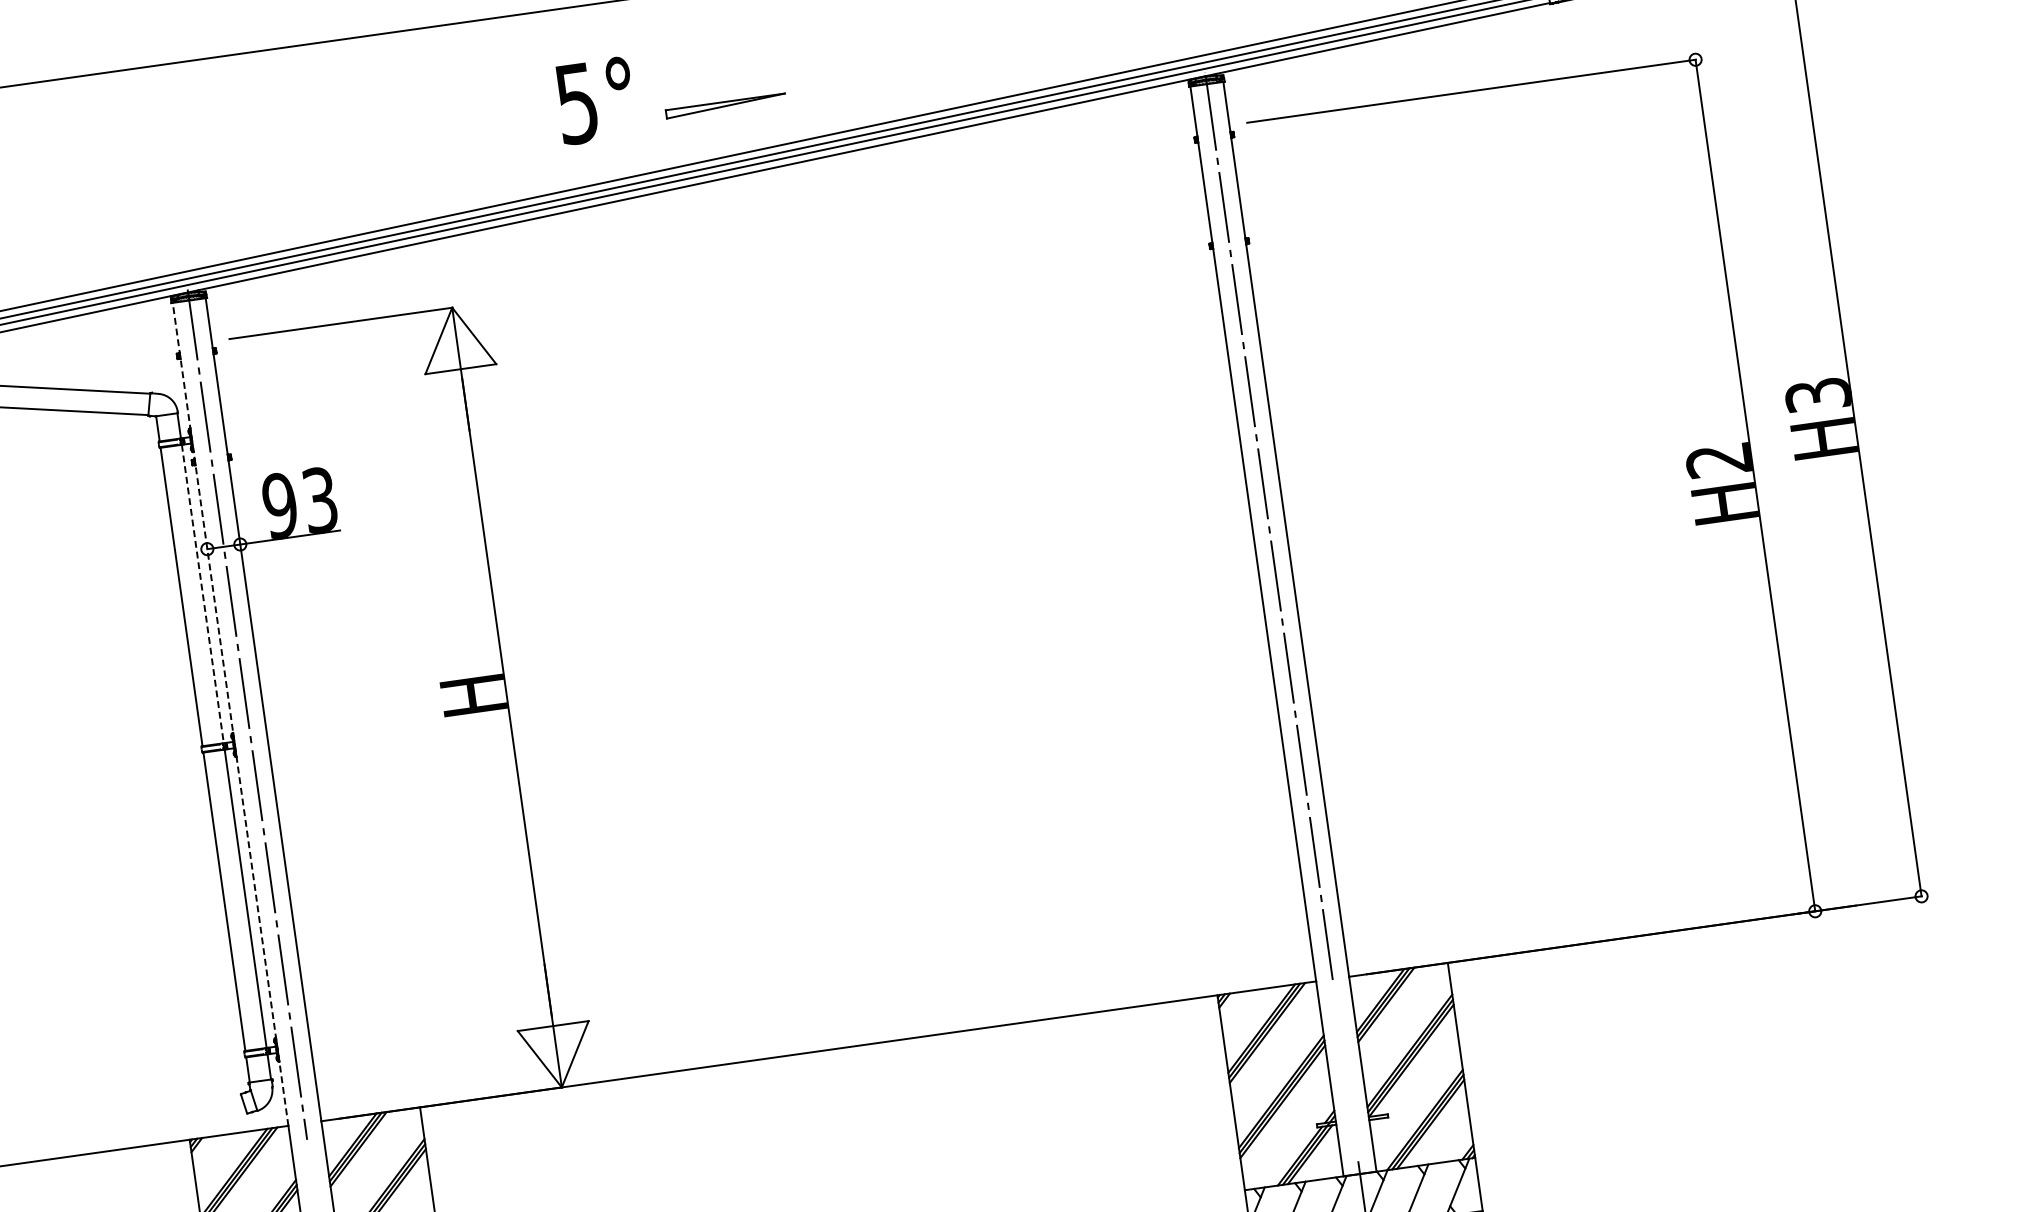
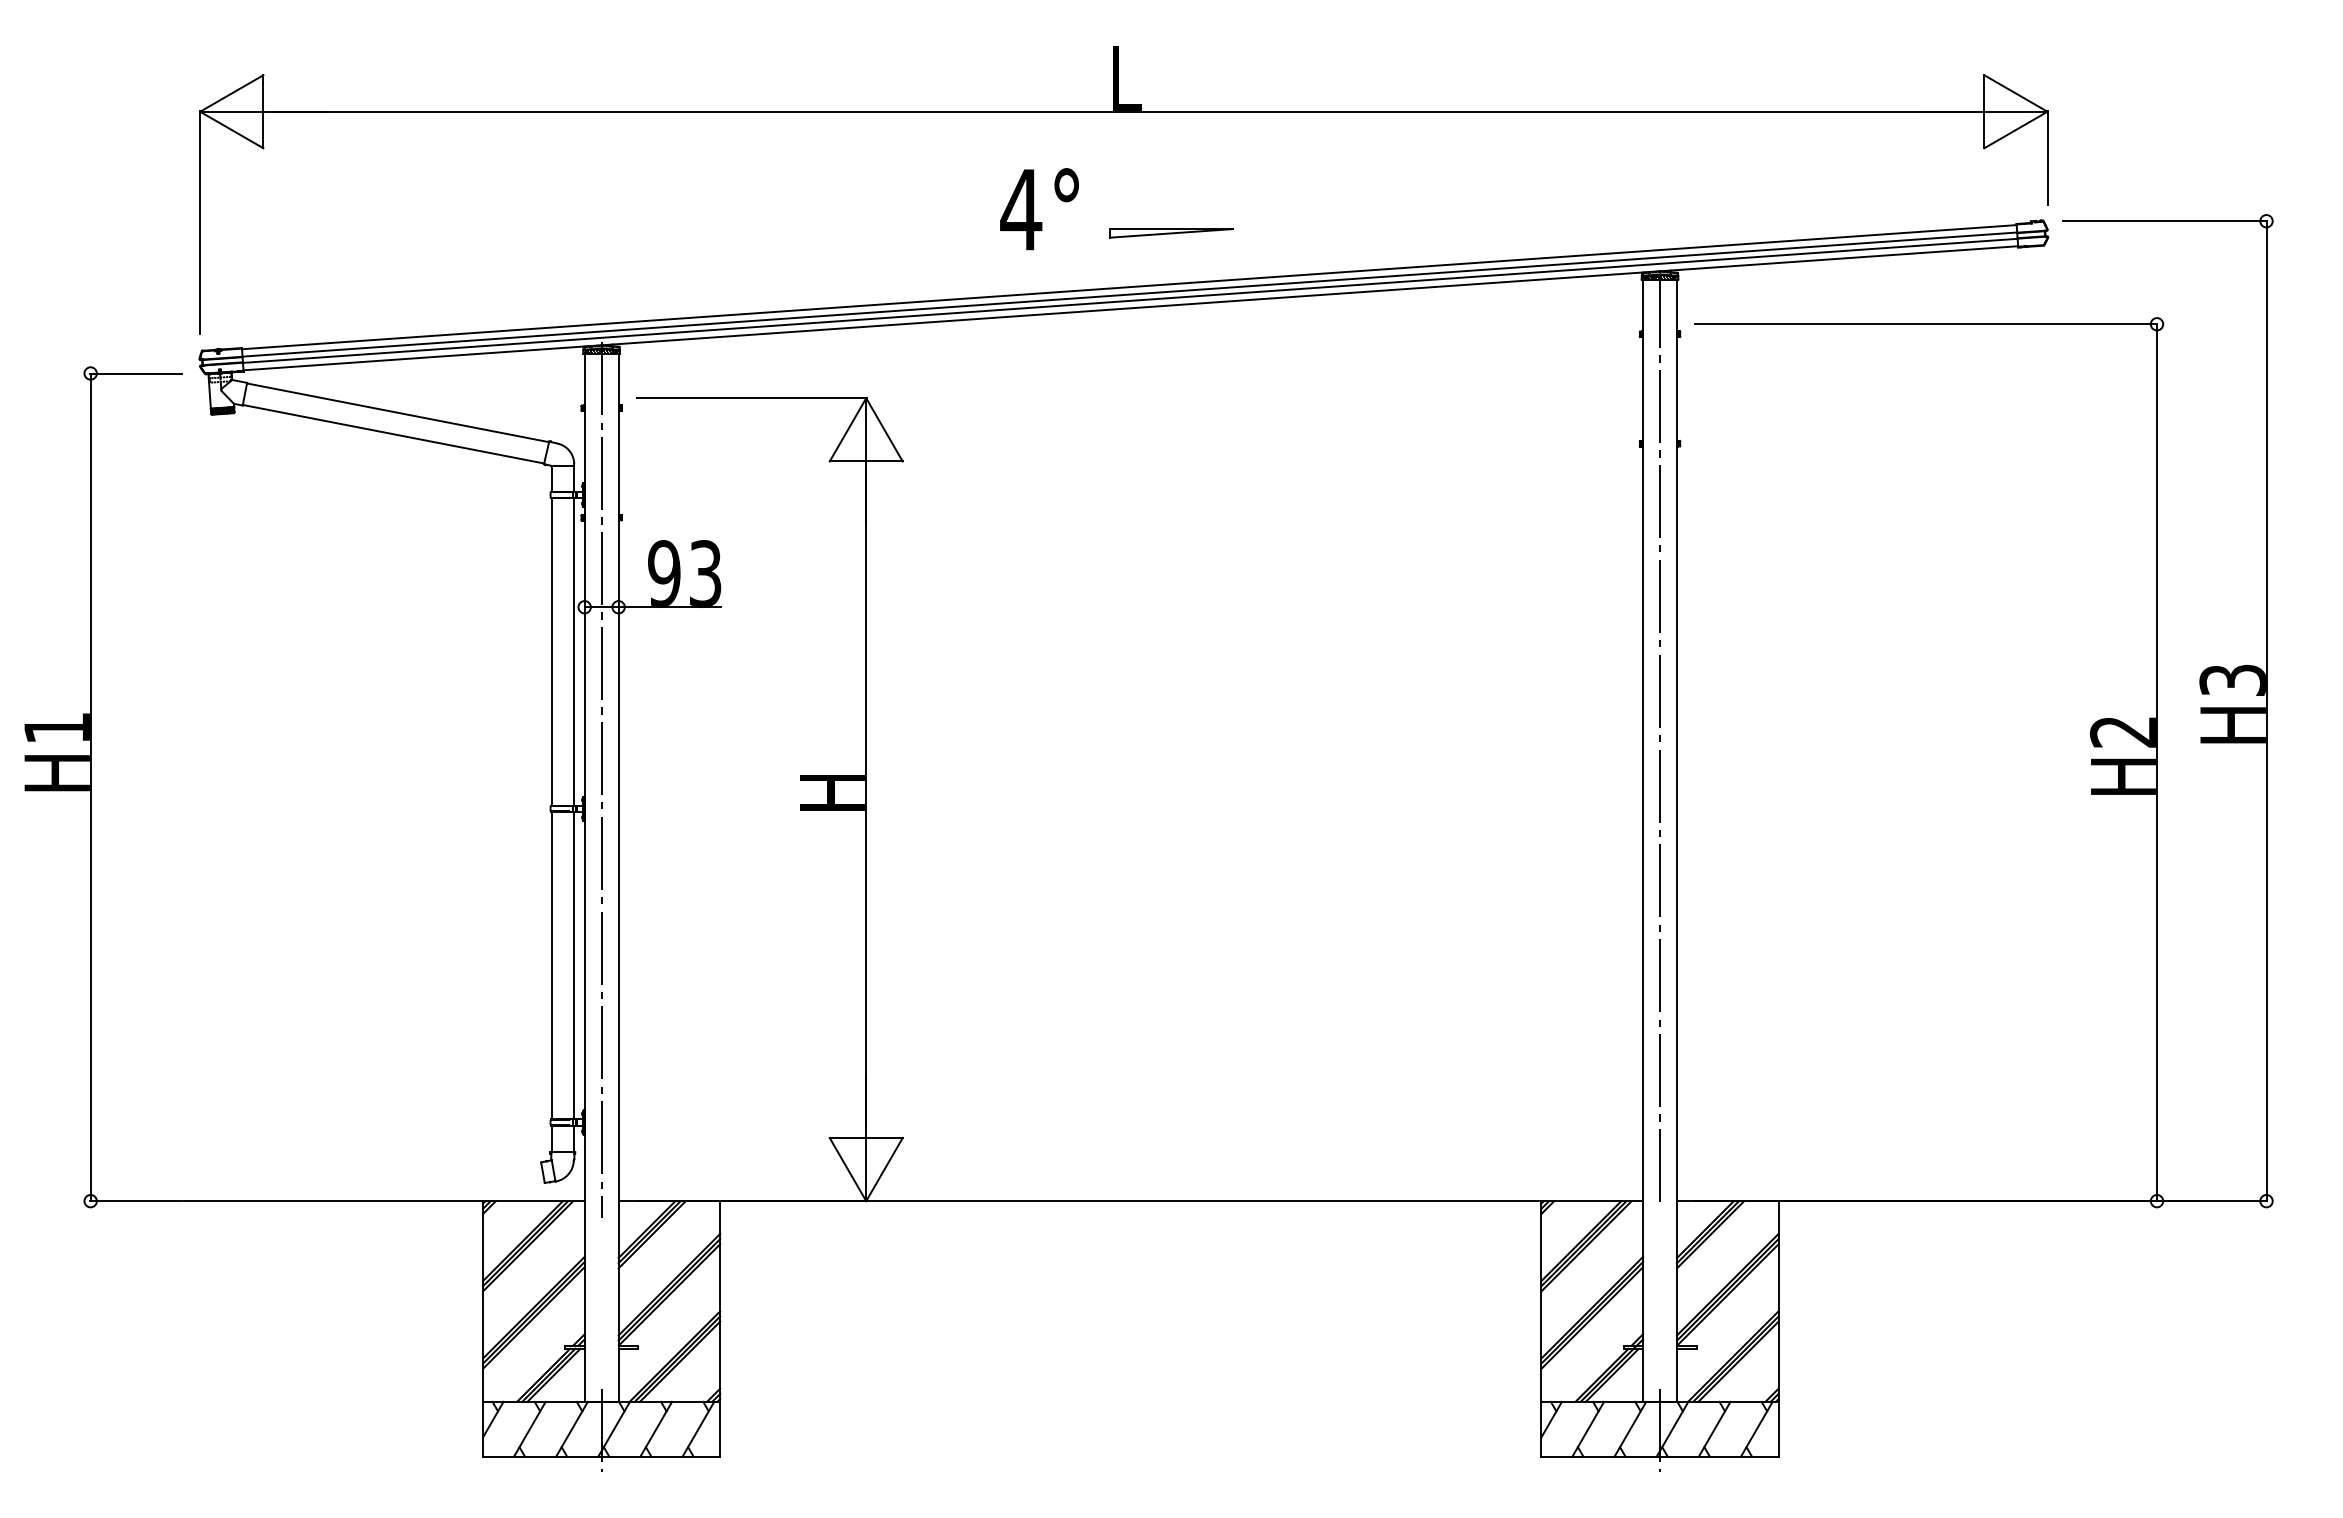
text: (577, 104) -> (1021, 210), 5° -> 4°
line: (202, 593) -> (573, 651), dashed -> solid
line: (230, 714) -> (584, 777), dashed -> solid

